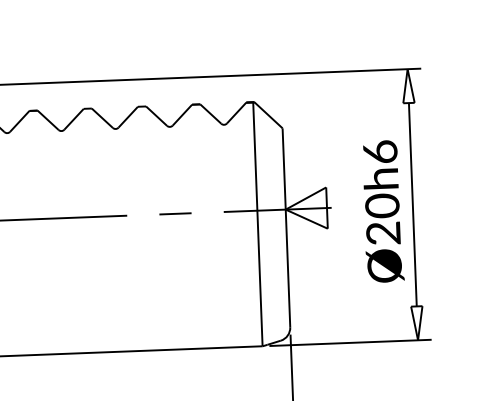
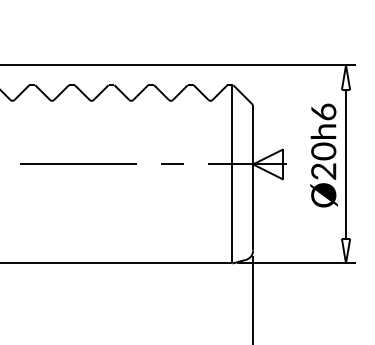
text: (382, 211) -> (323, 155), moved

